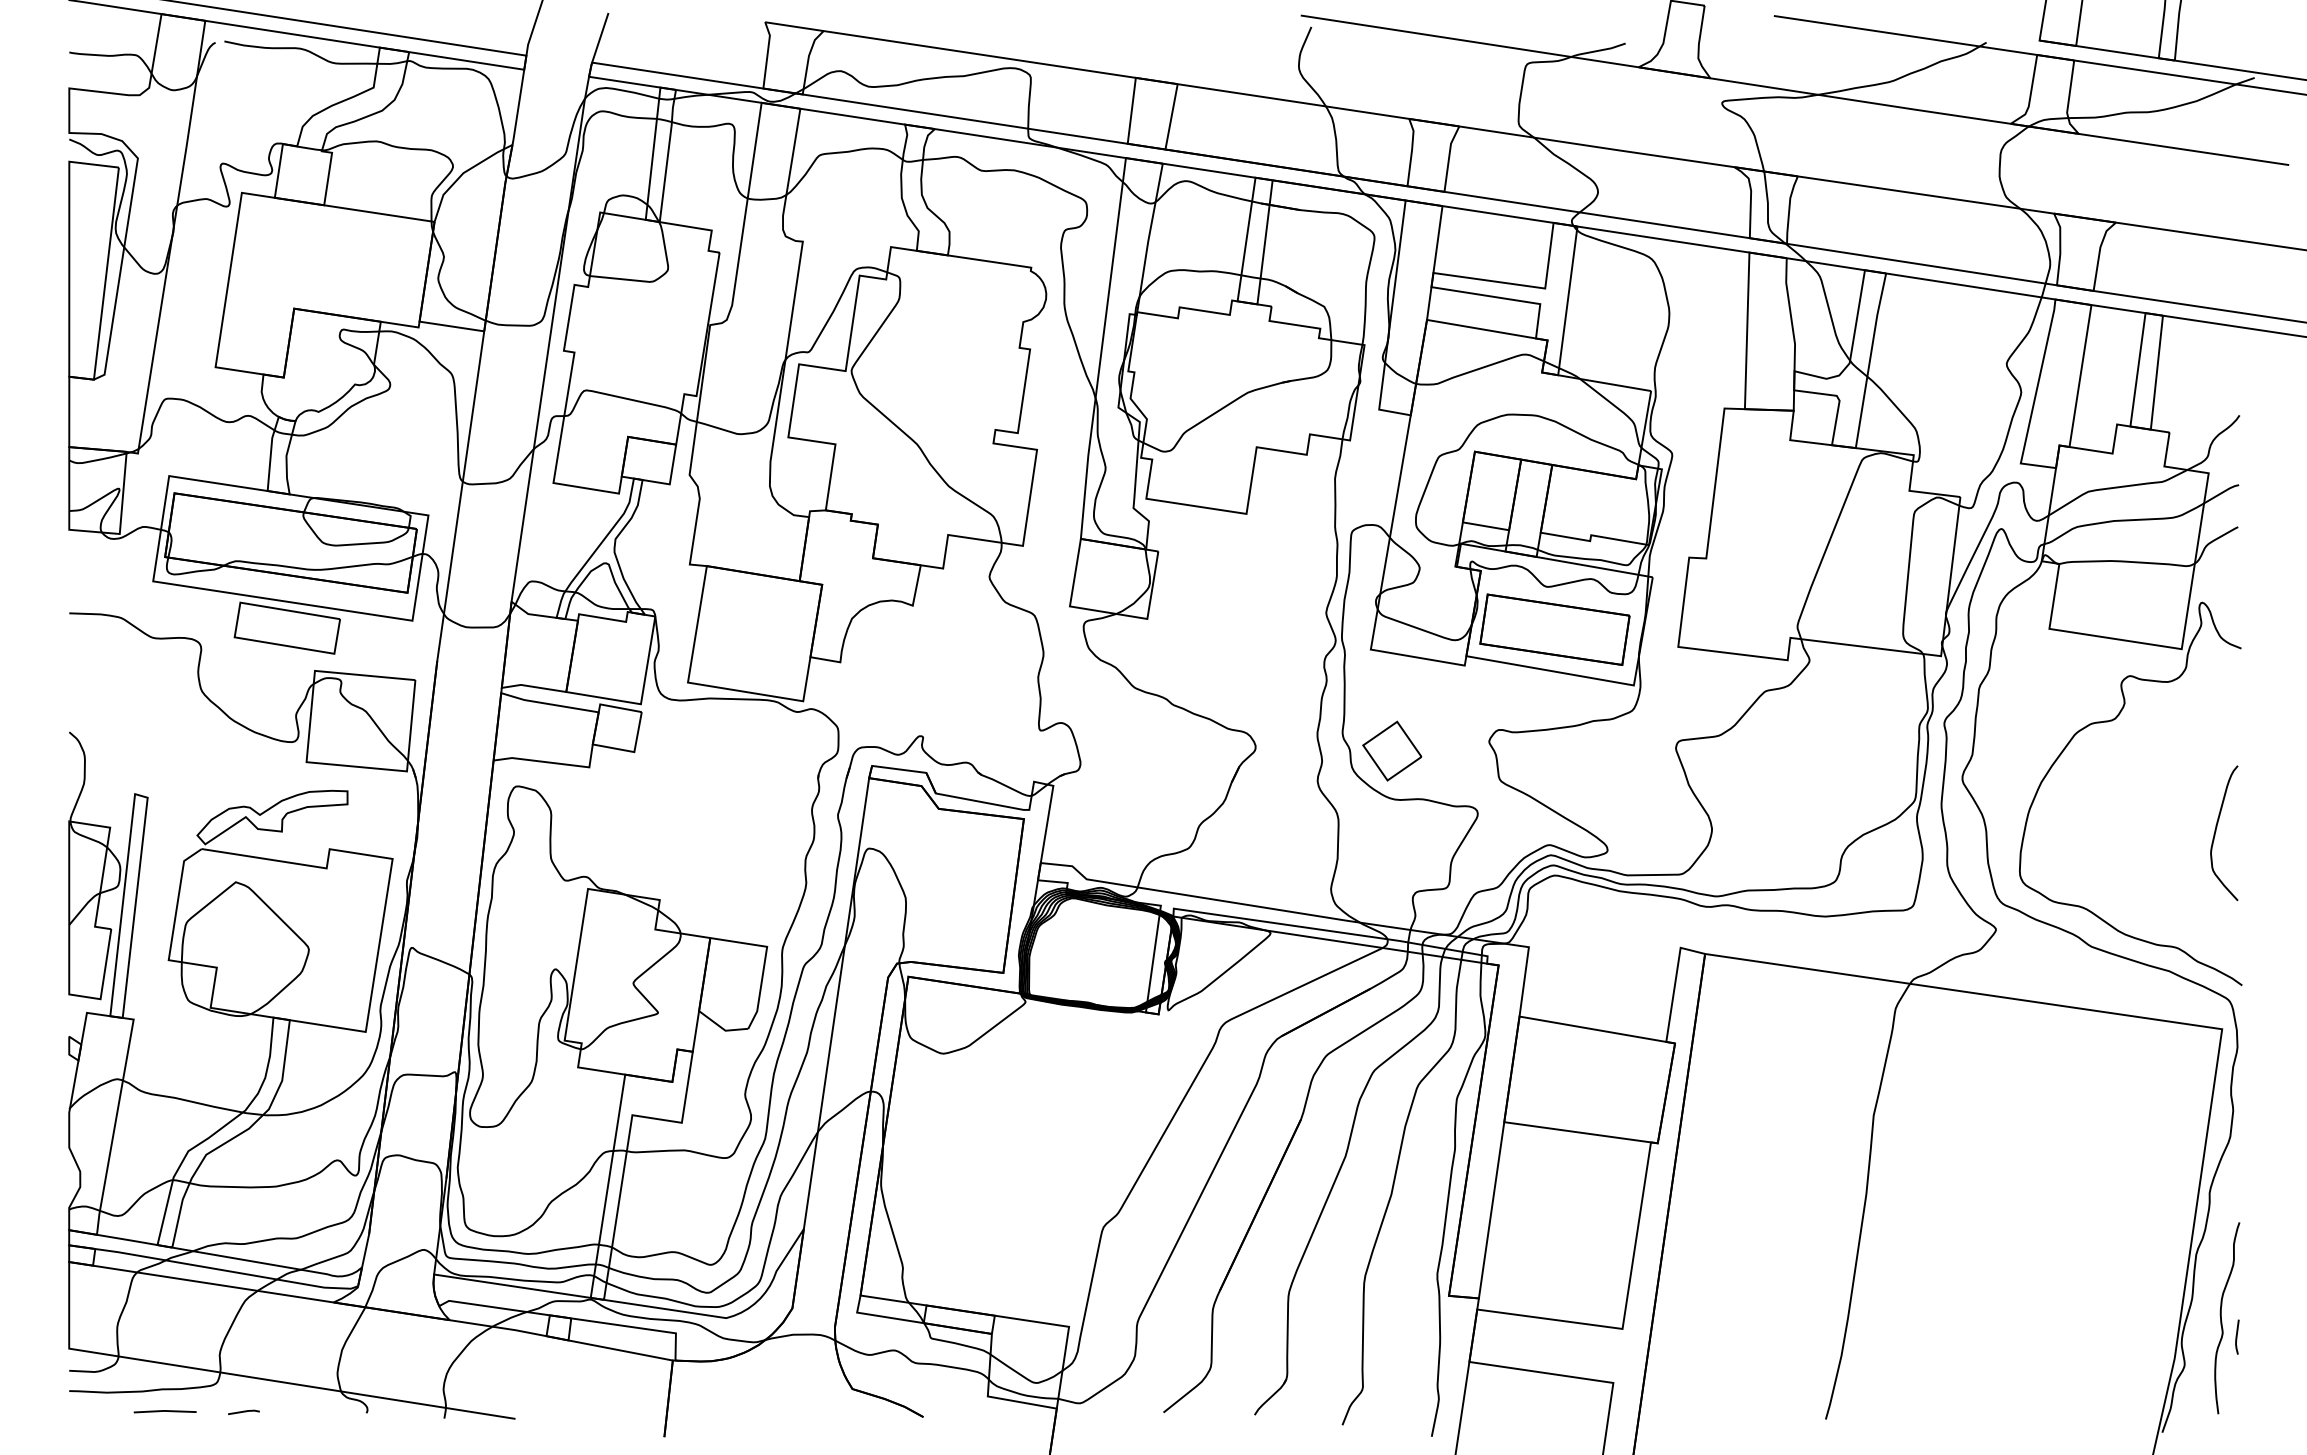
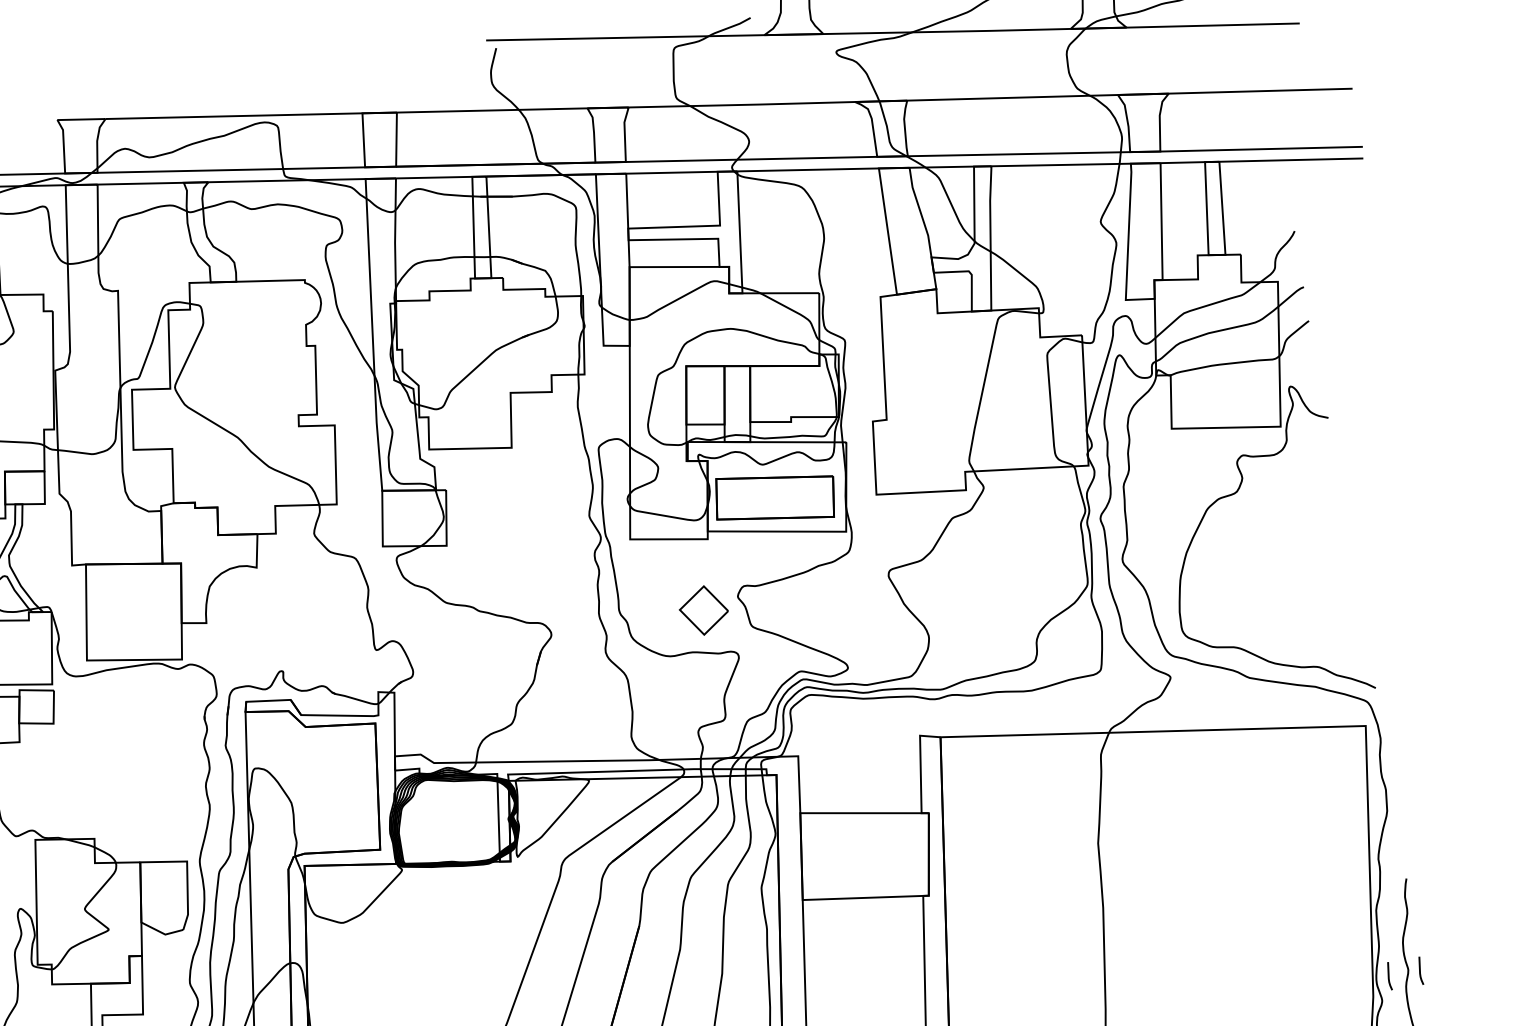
part: (1392, 750) -> (704, 610), moved
curve: (2216, 831) -> (1333, 568), removed
line: (2198, 1336) -> (1389, 975), added

